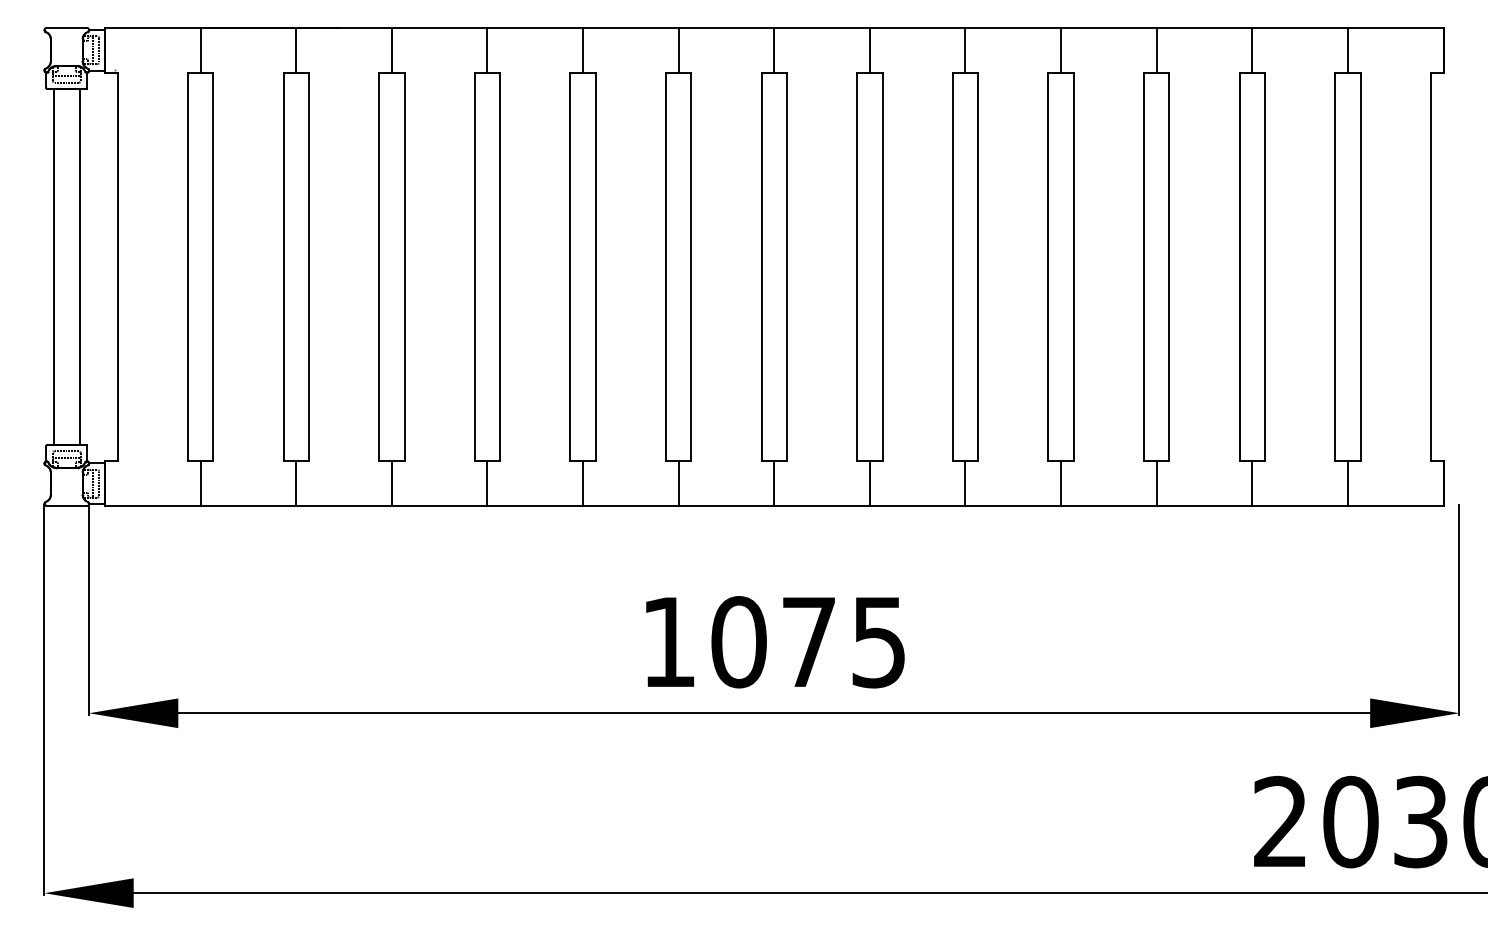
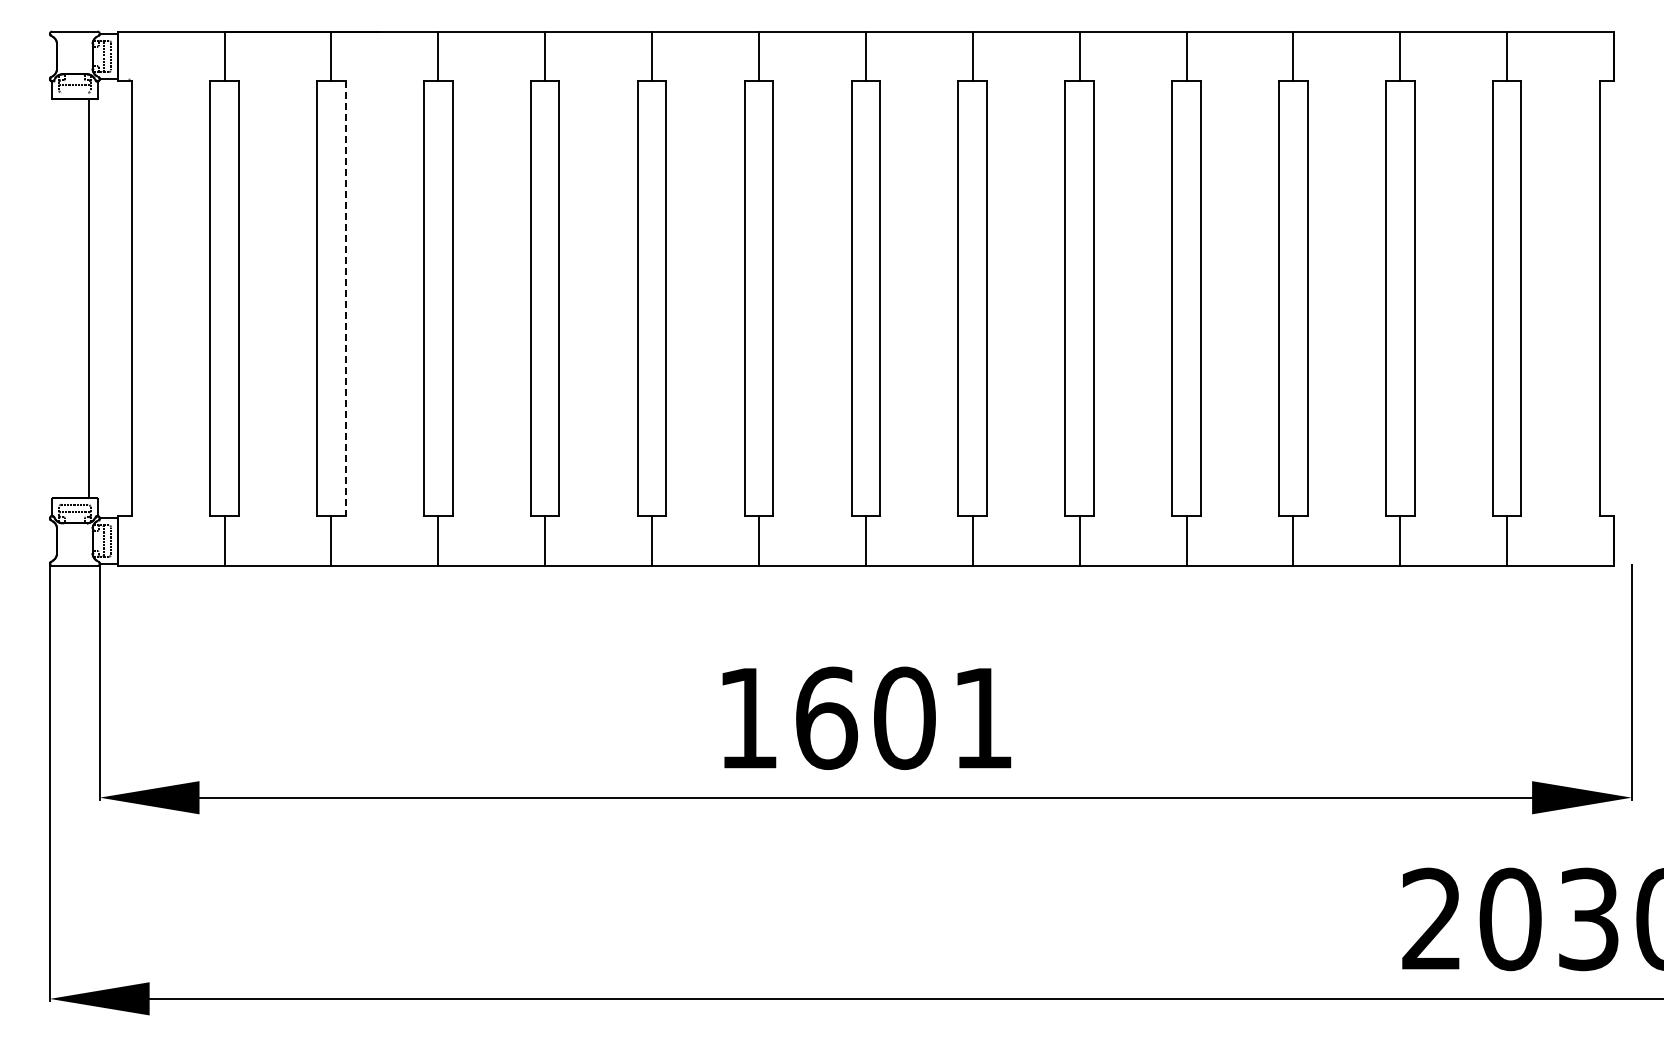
line: (66, 82) -> (74, 92), removed
line: (53, 266) -> (60, 298), removed
line: (308, 267) -> (345, 299), solid -> dashed
text: (807, 642) -> (903, 718), 1075 -> 1601

